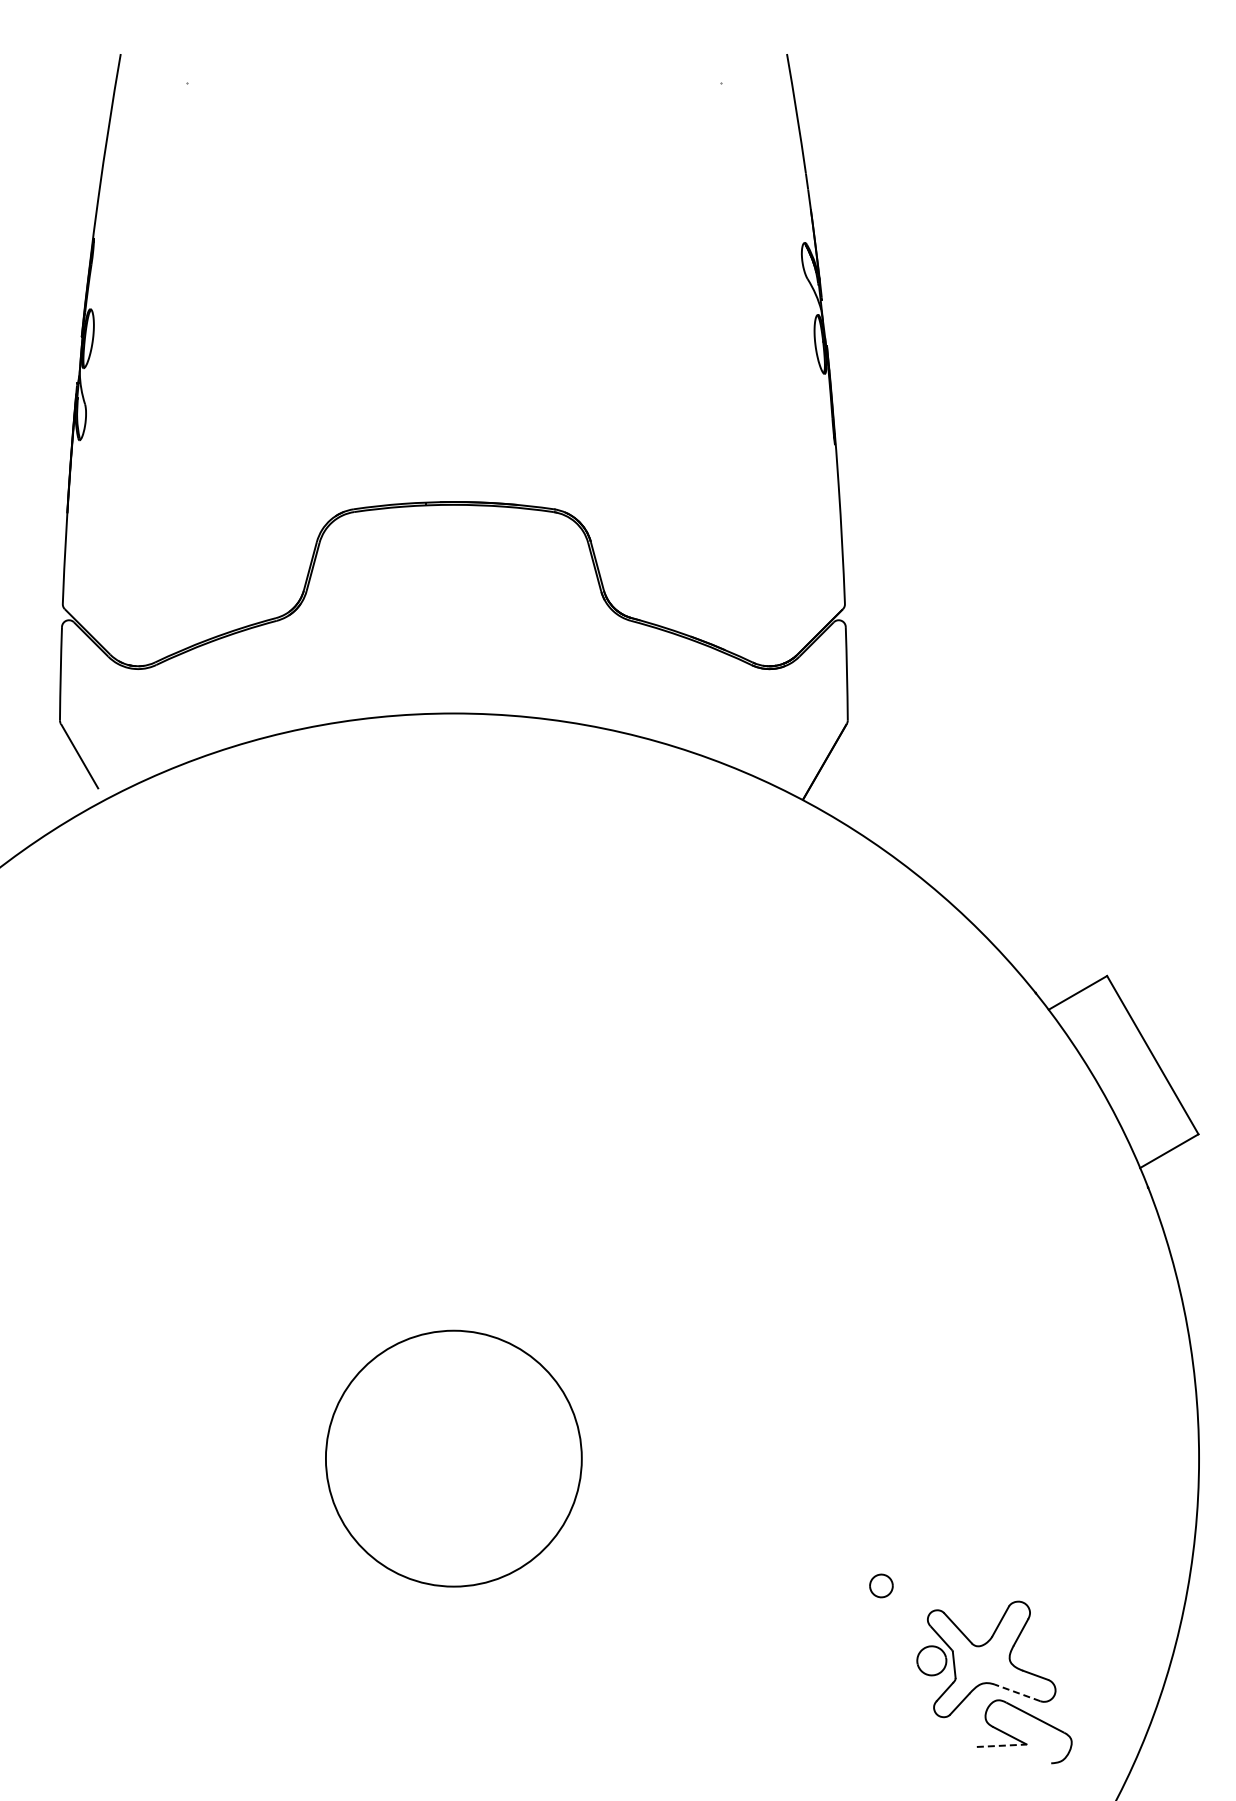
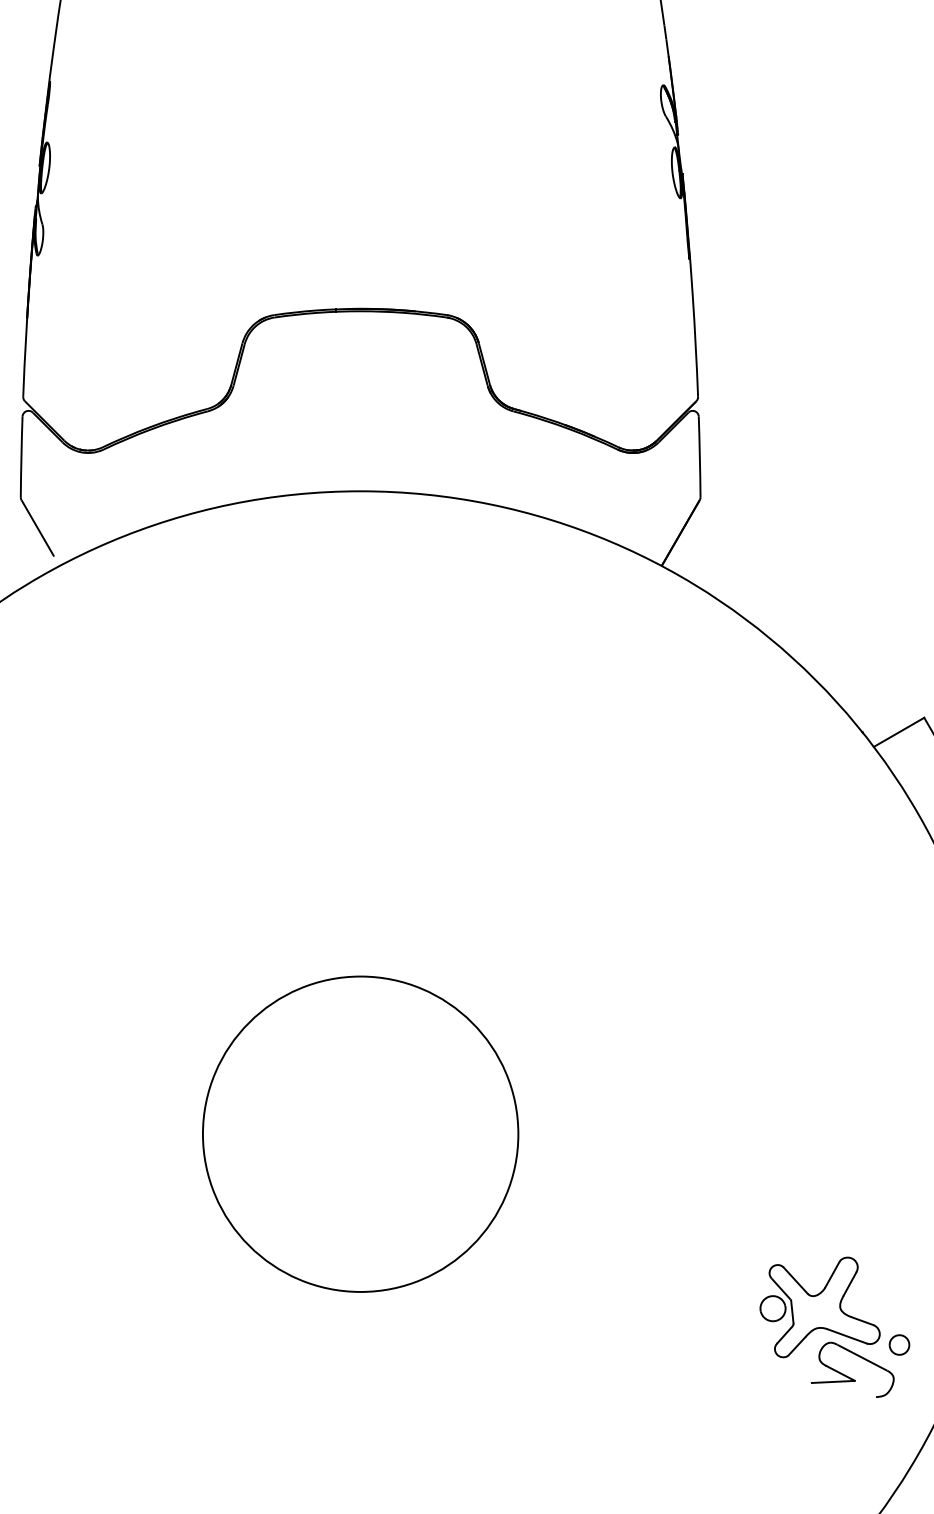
circle: (453, 1458) -> (360, 1134), size x1.43
part: (881, 1585) -> (899, 1344), moved
line: (1017, 1692) -> (846, 1335), dashed -> solid
line: (1001, 1745) -> (833, 1381), dashed -> solid

